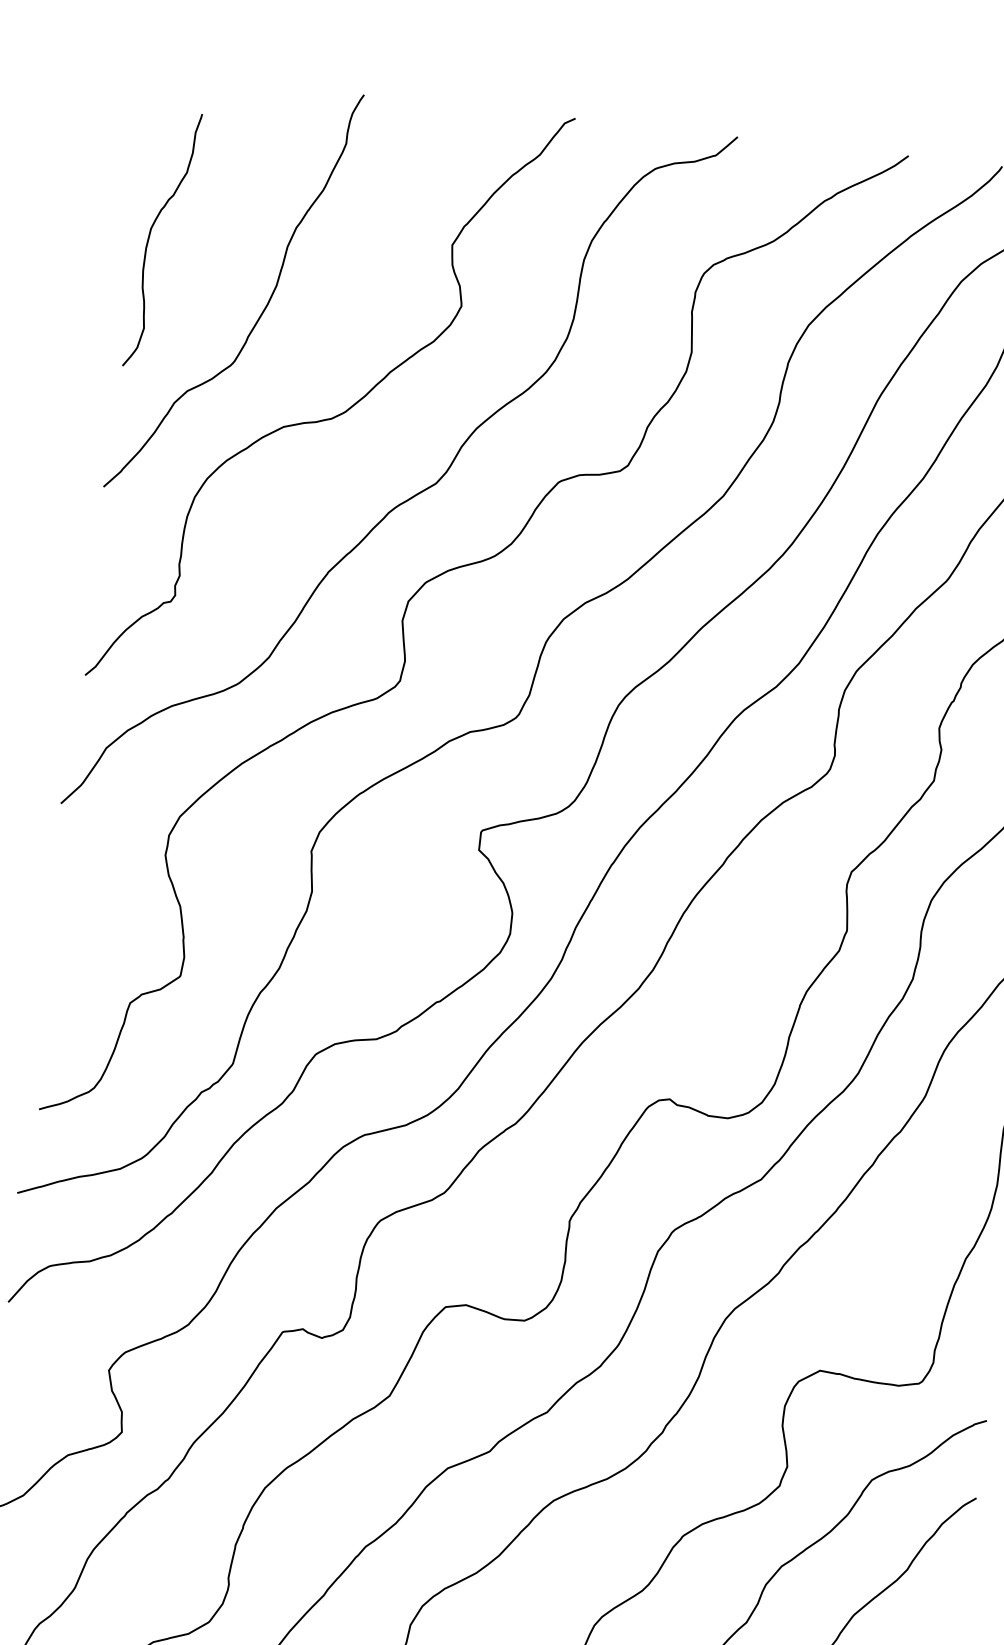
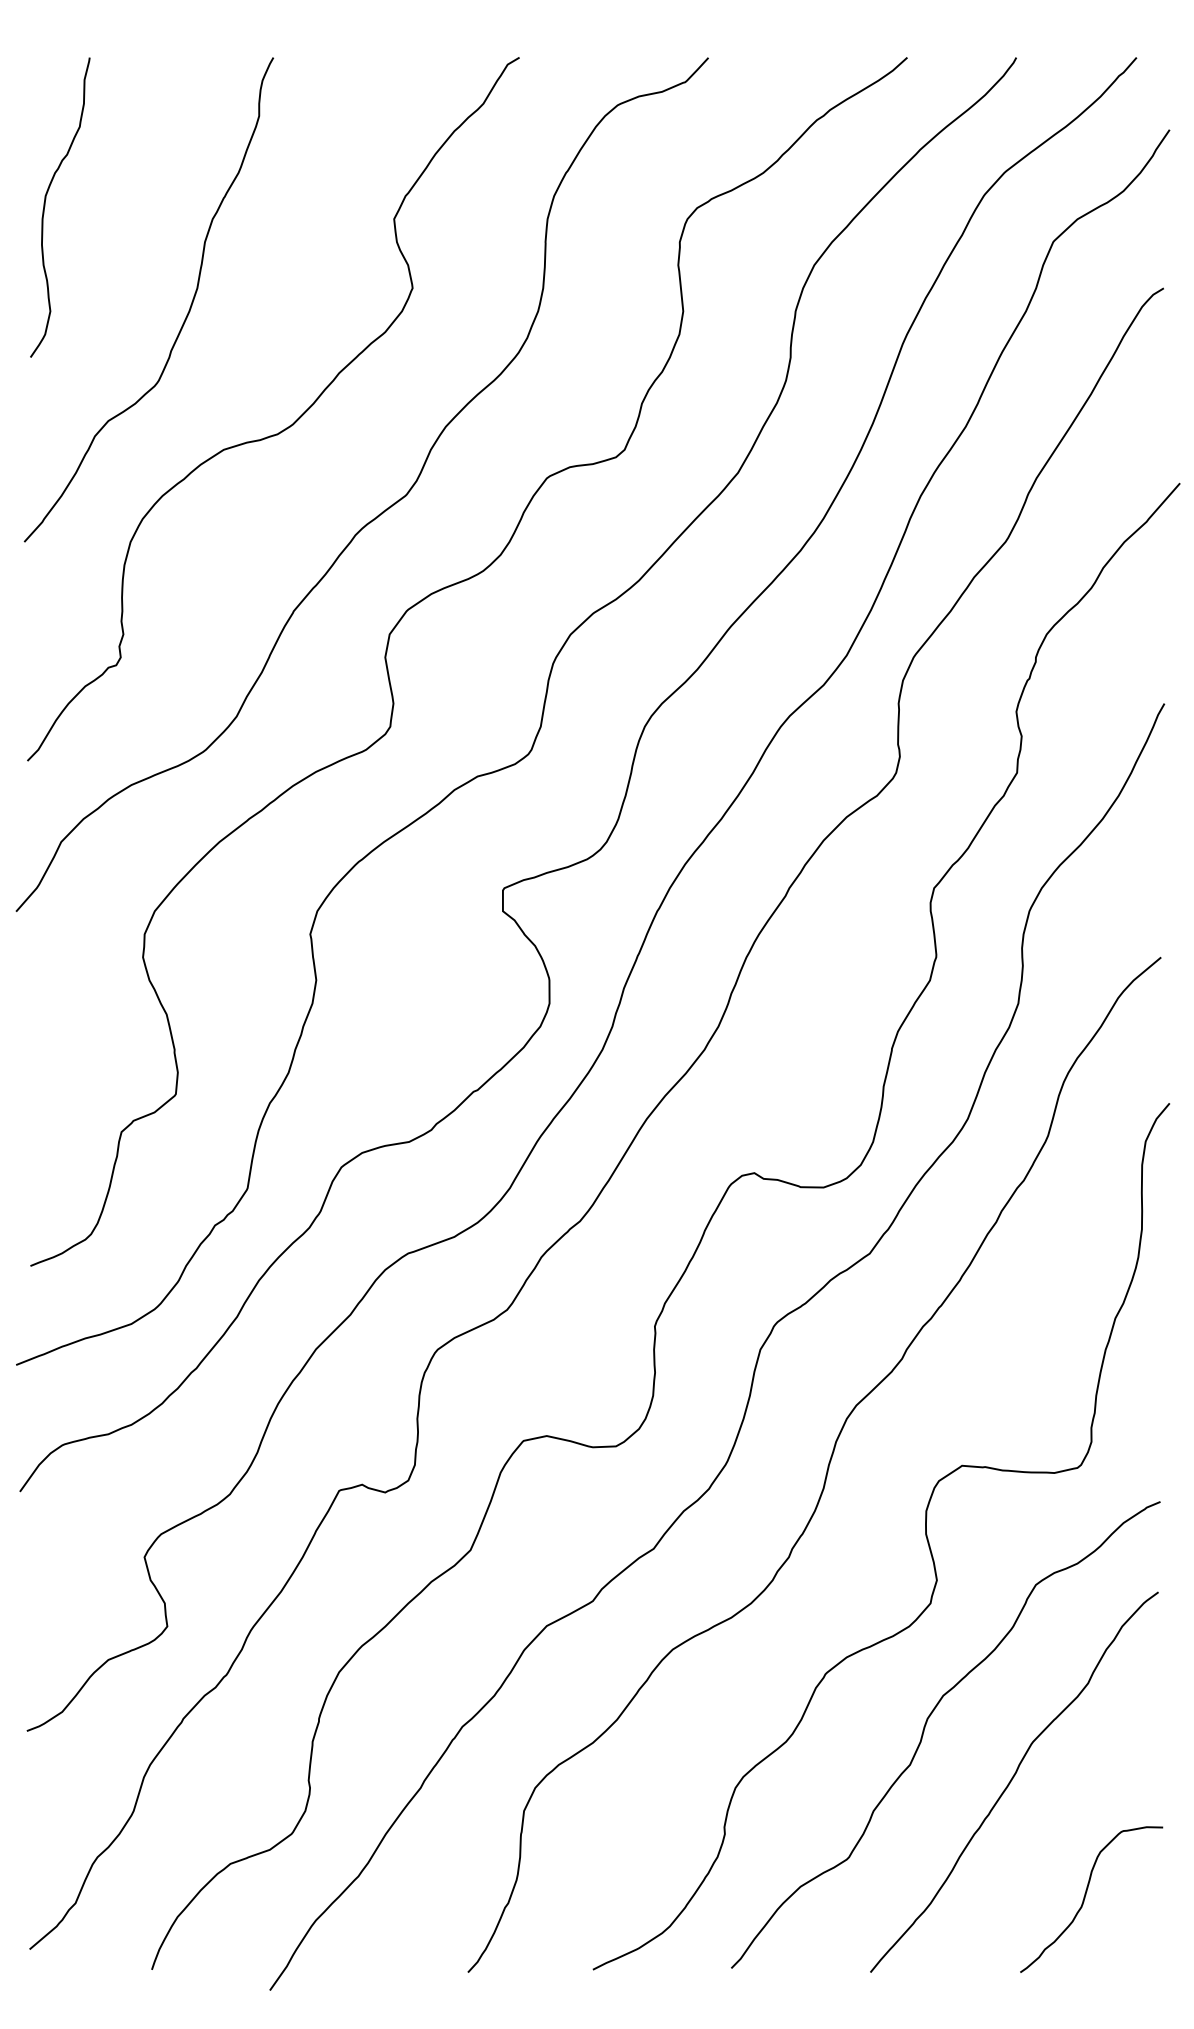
curve: (149, 237) -> (45, 206), moved

